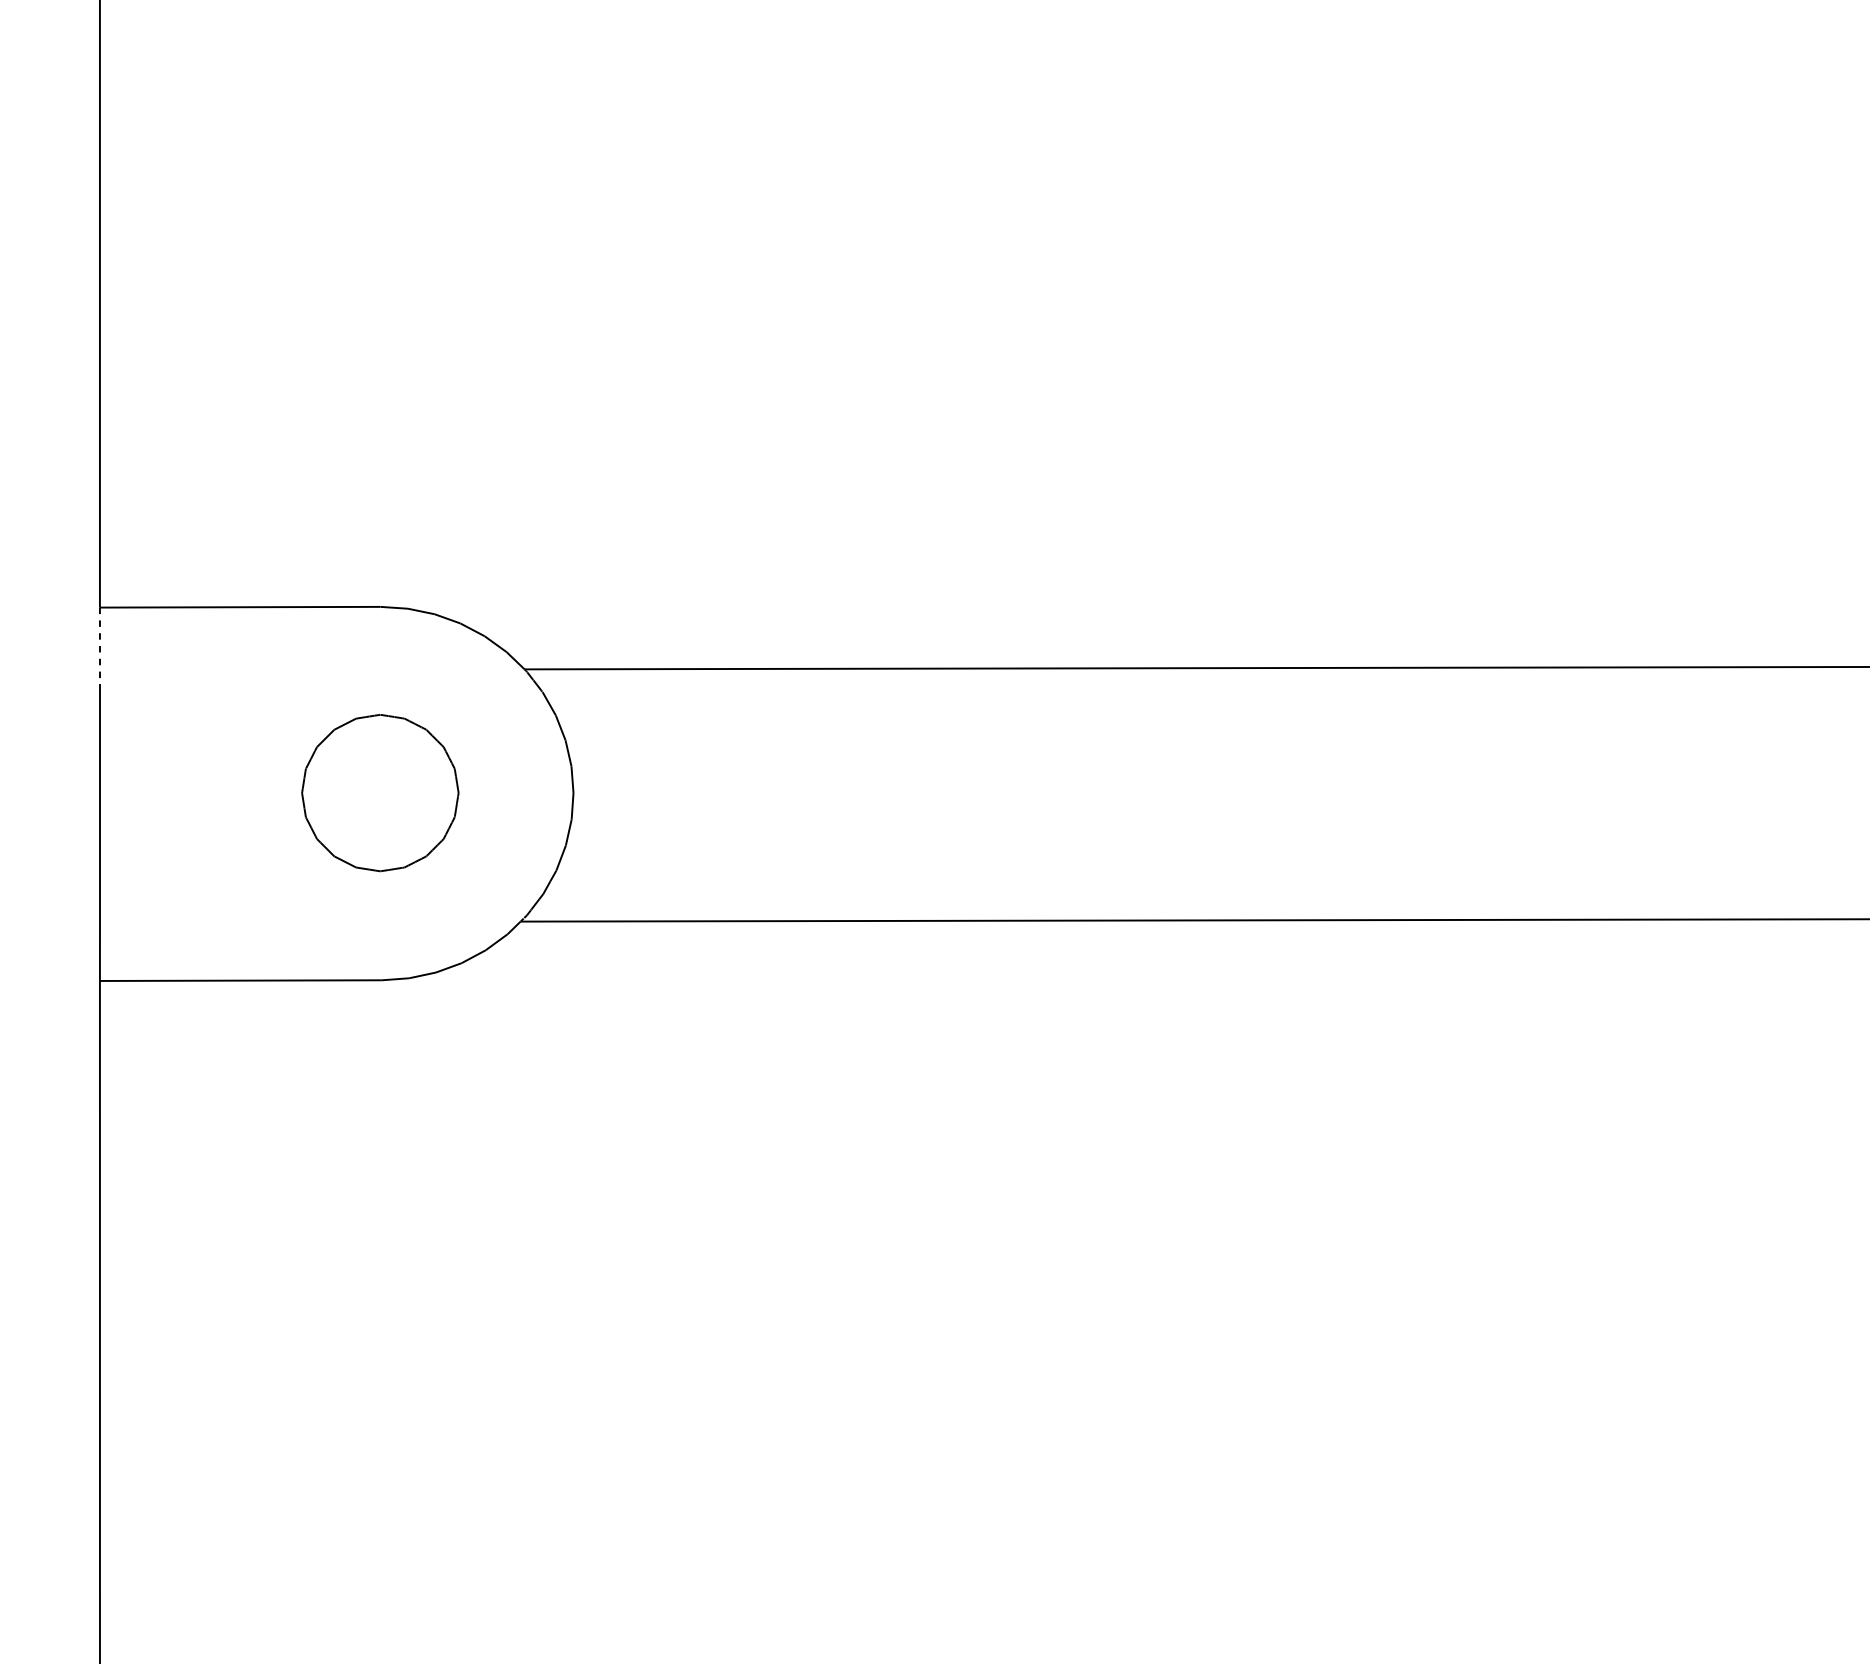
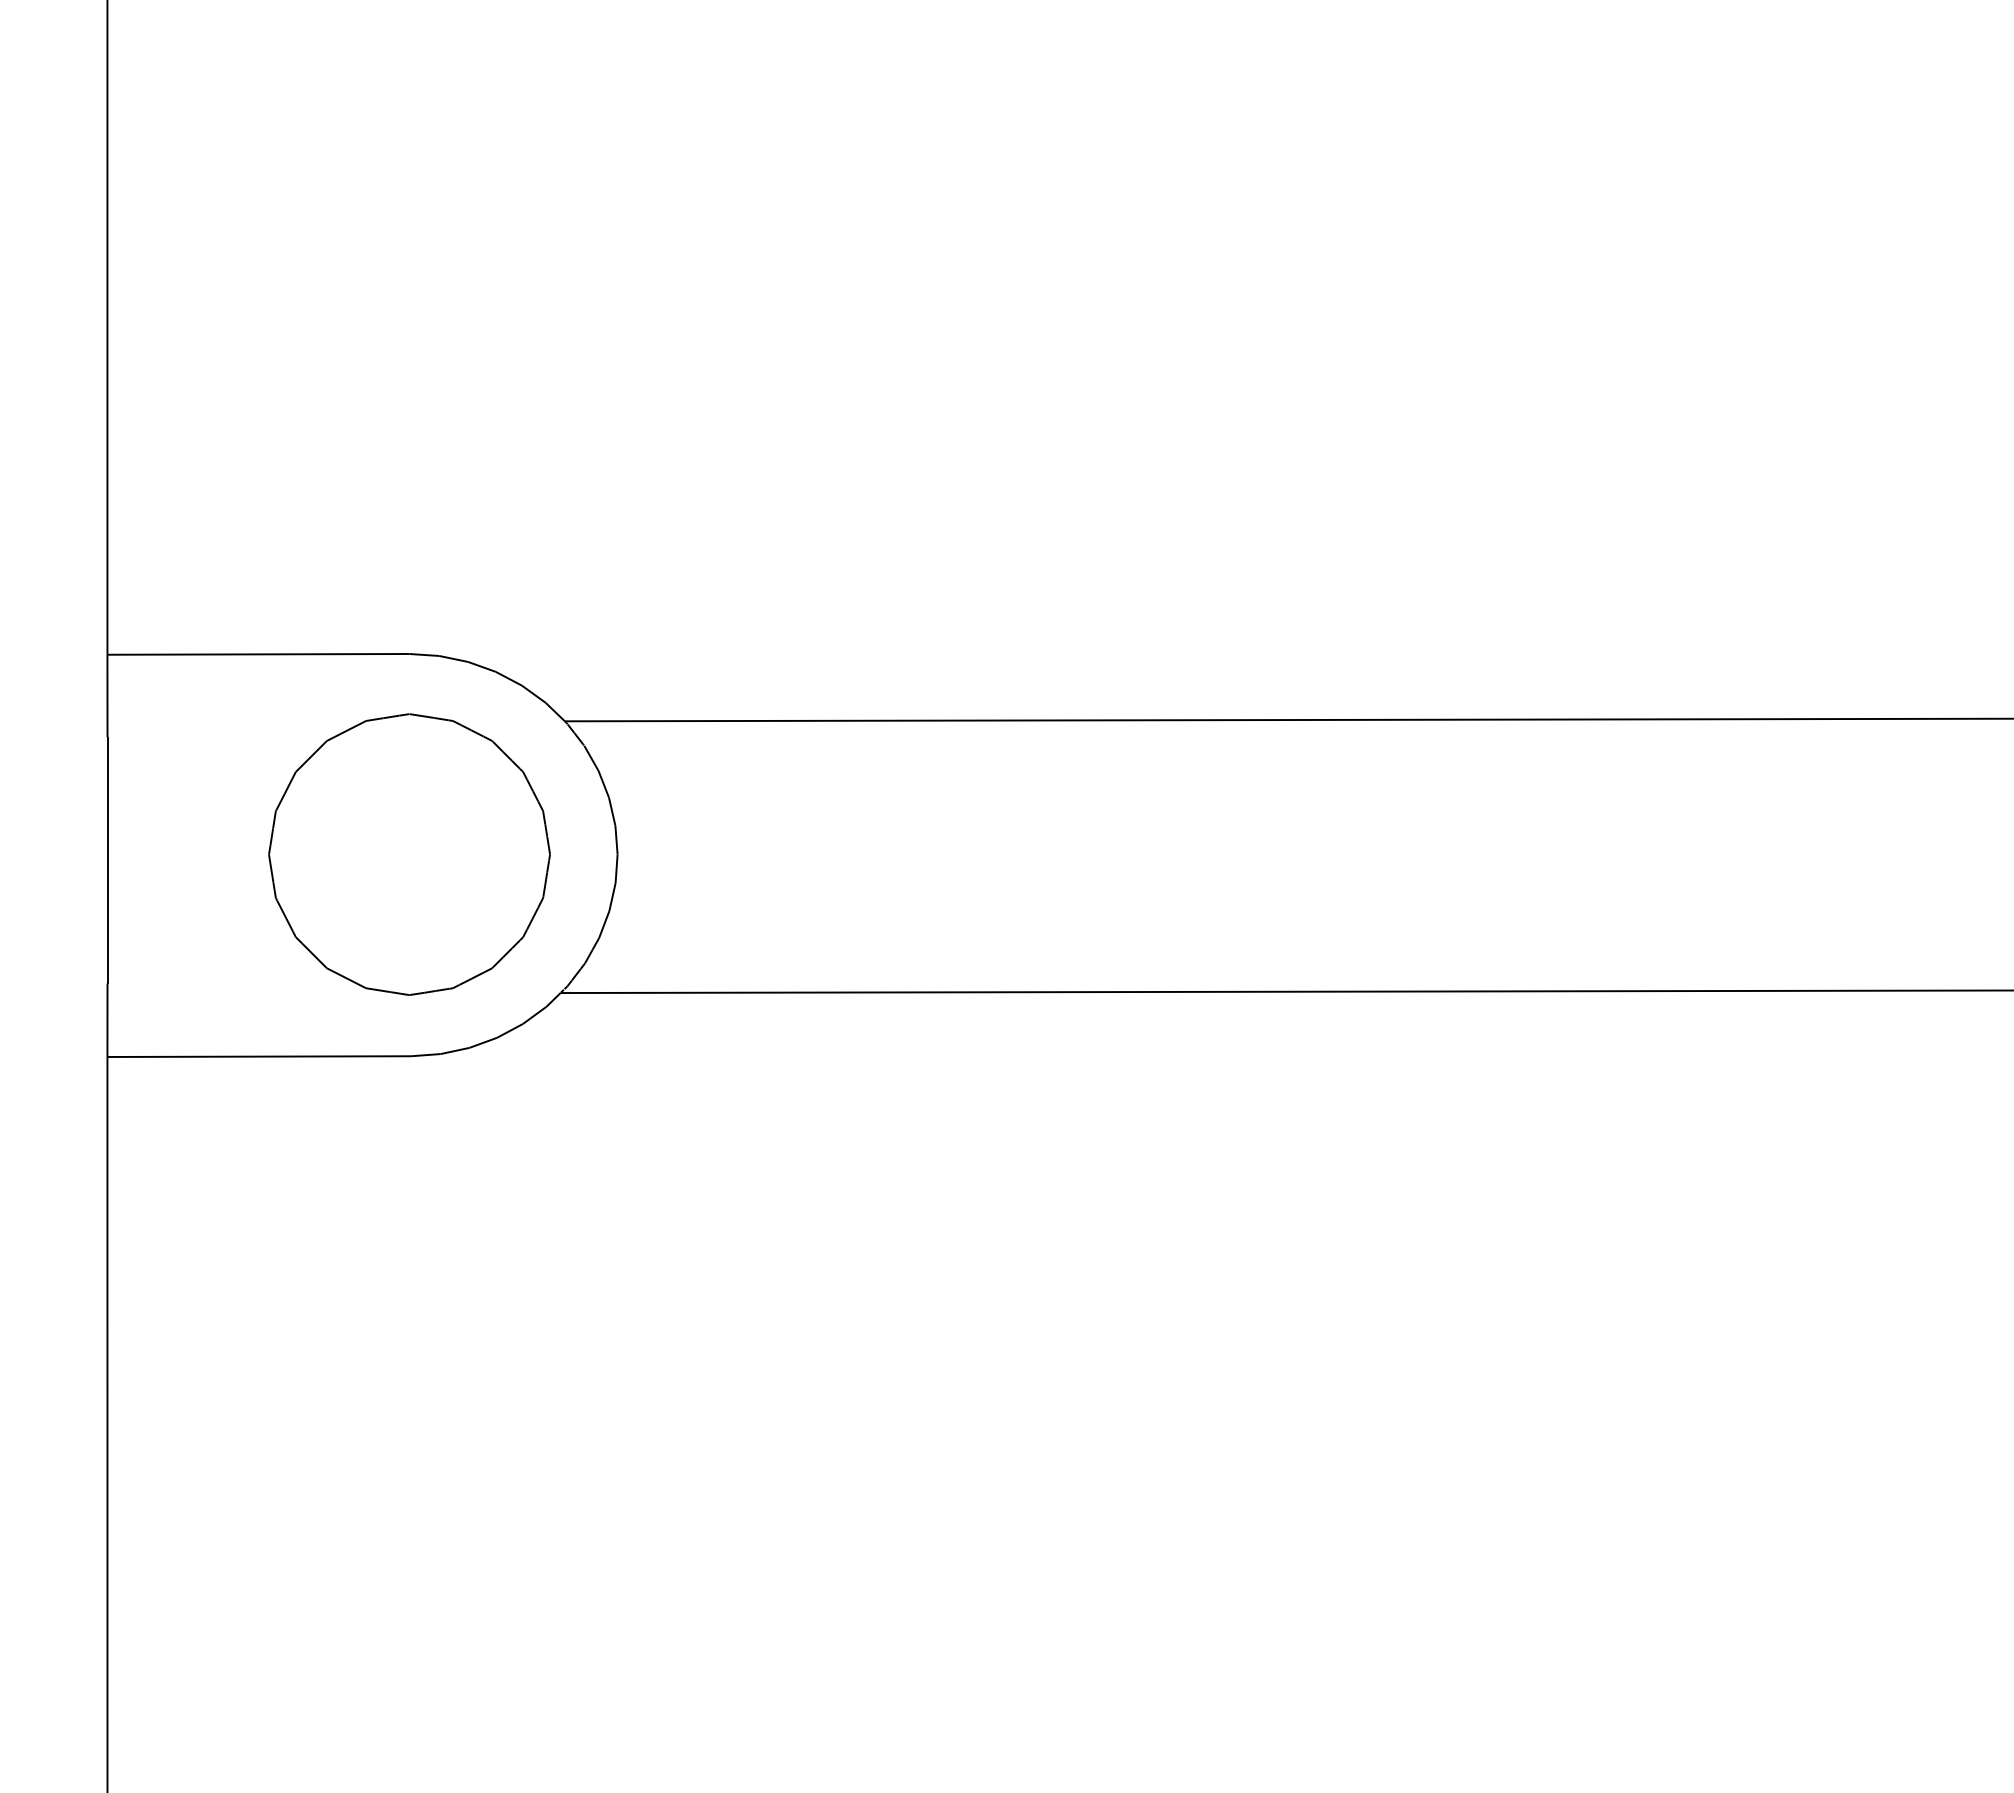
line: (99, 646) -> (107, 696), dashed -> solid
part: (380, 793) -> (409, 854), size x1.67

